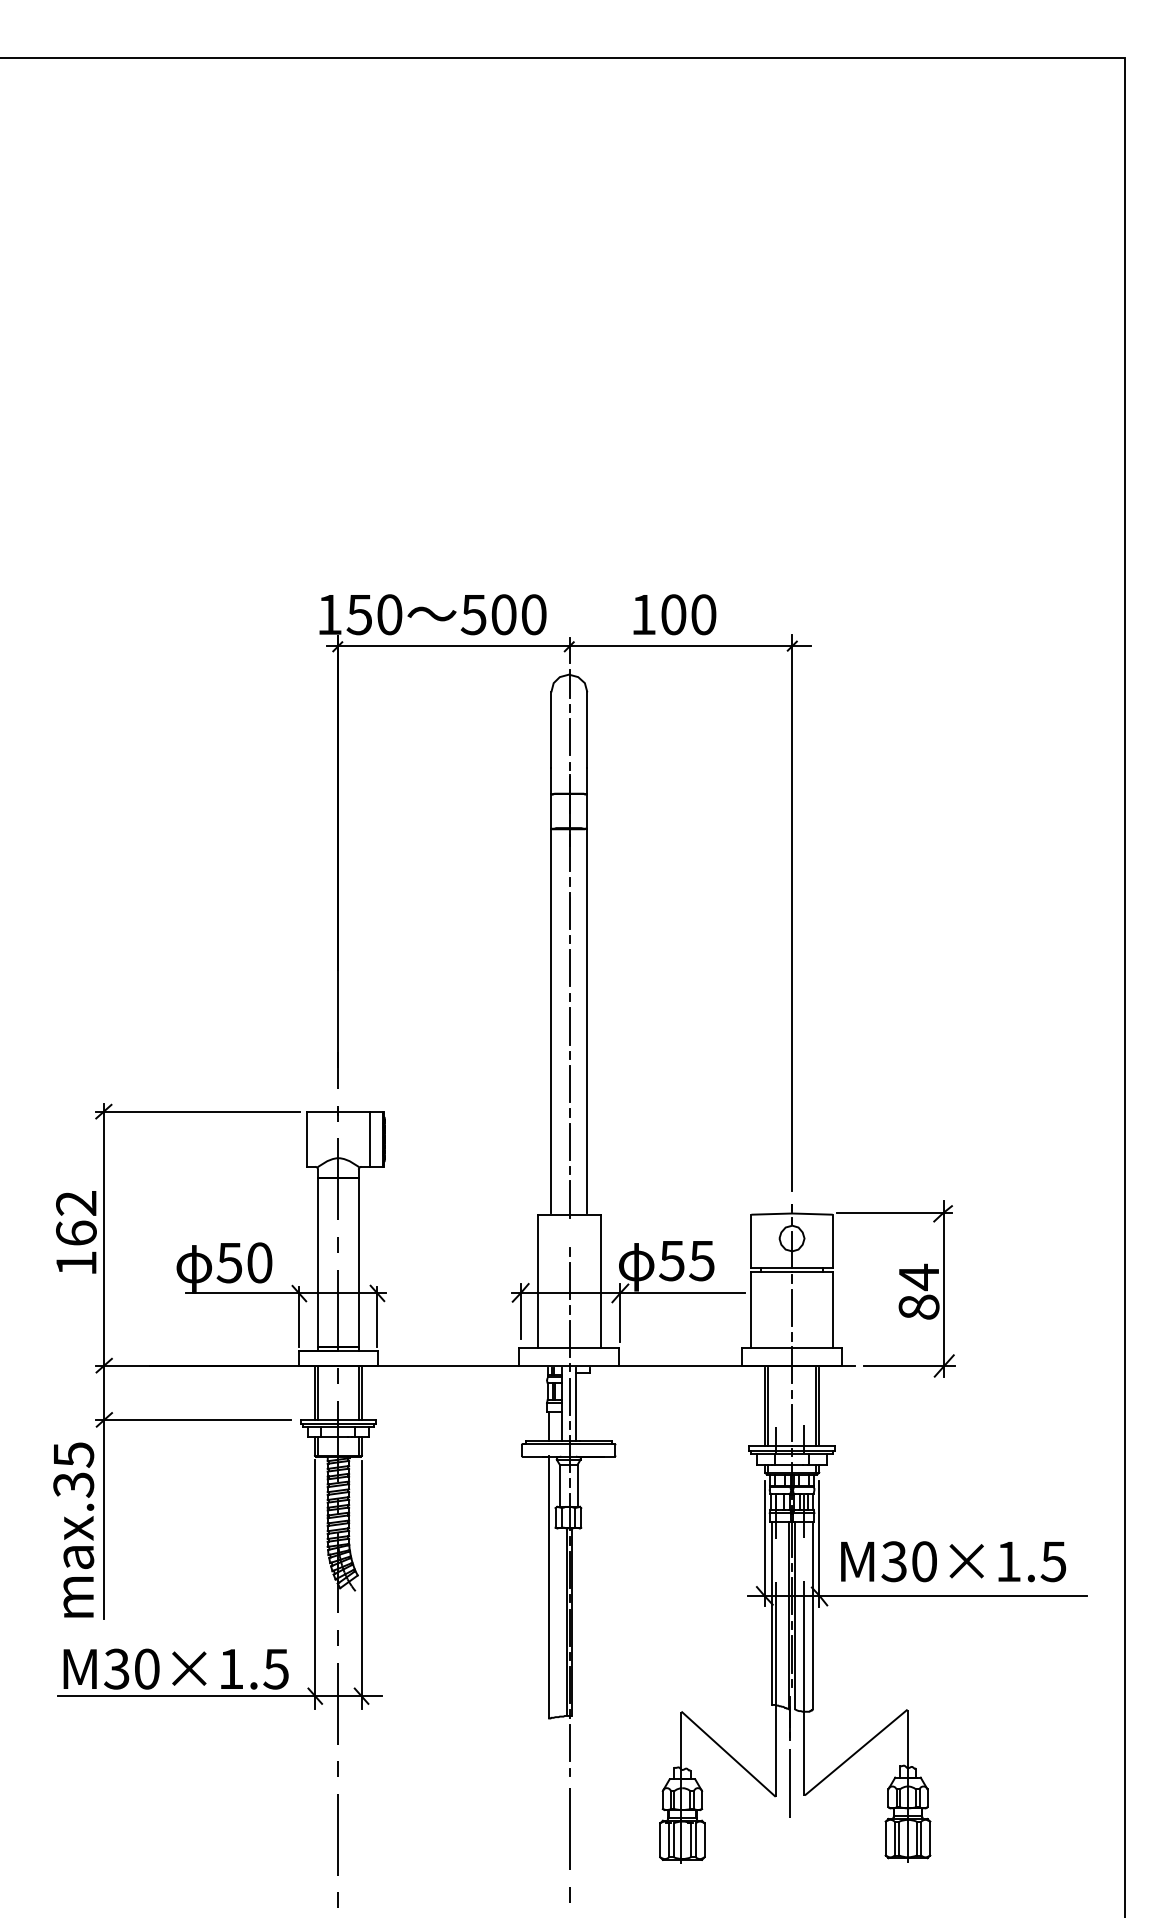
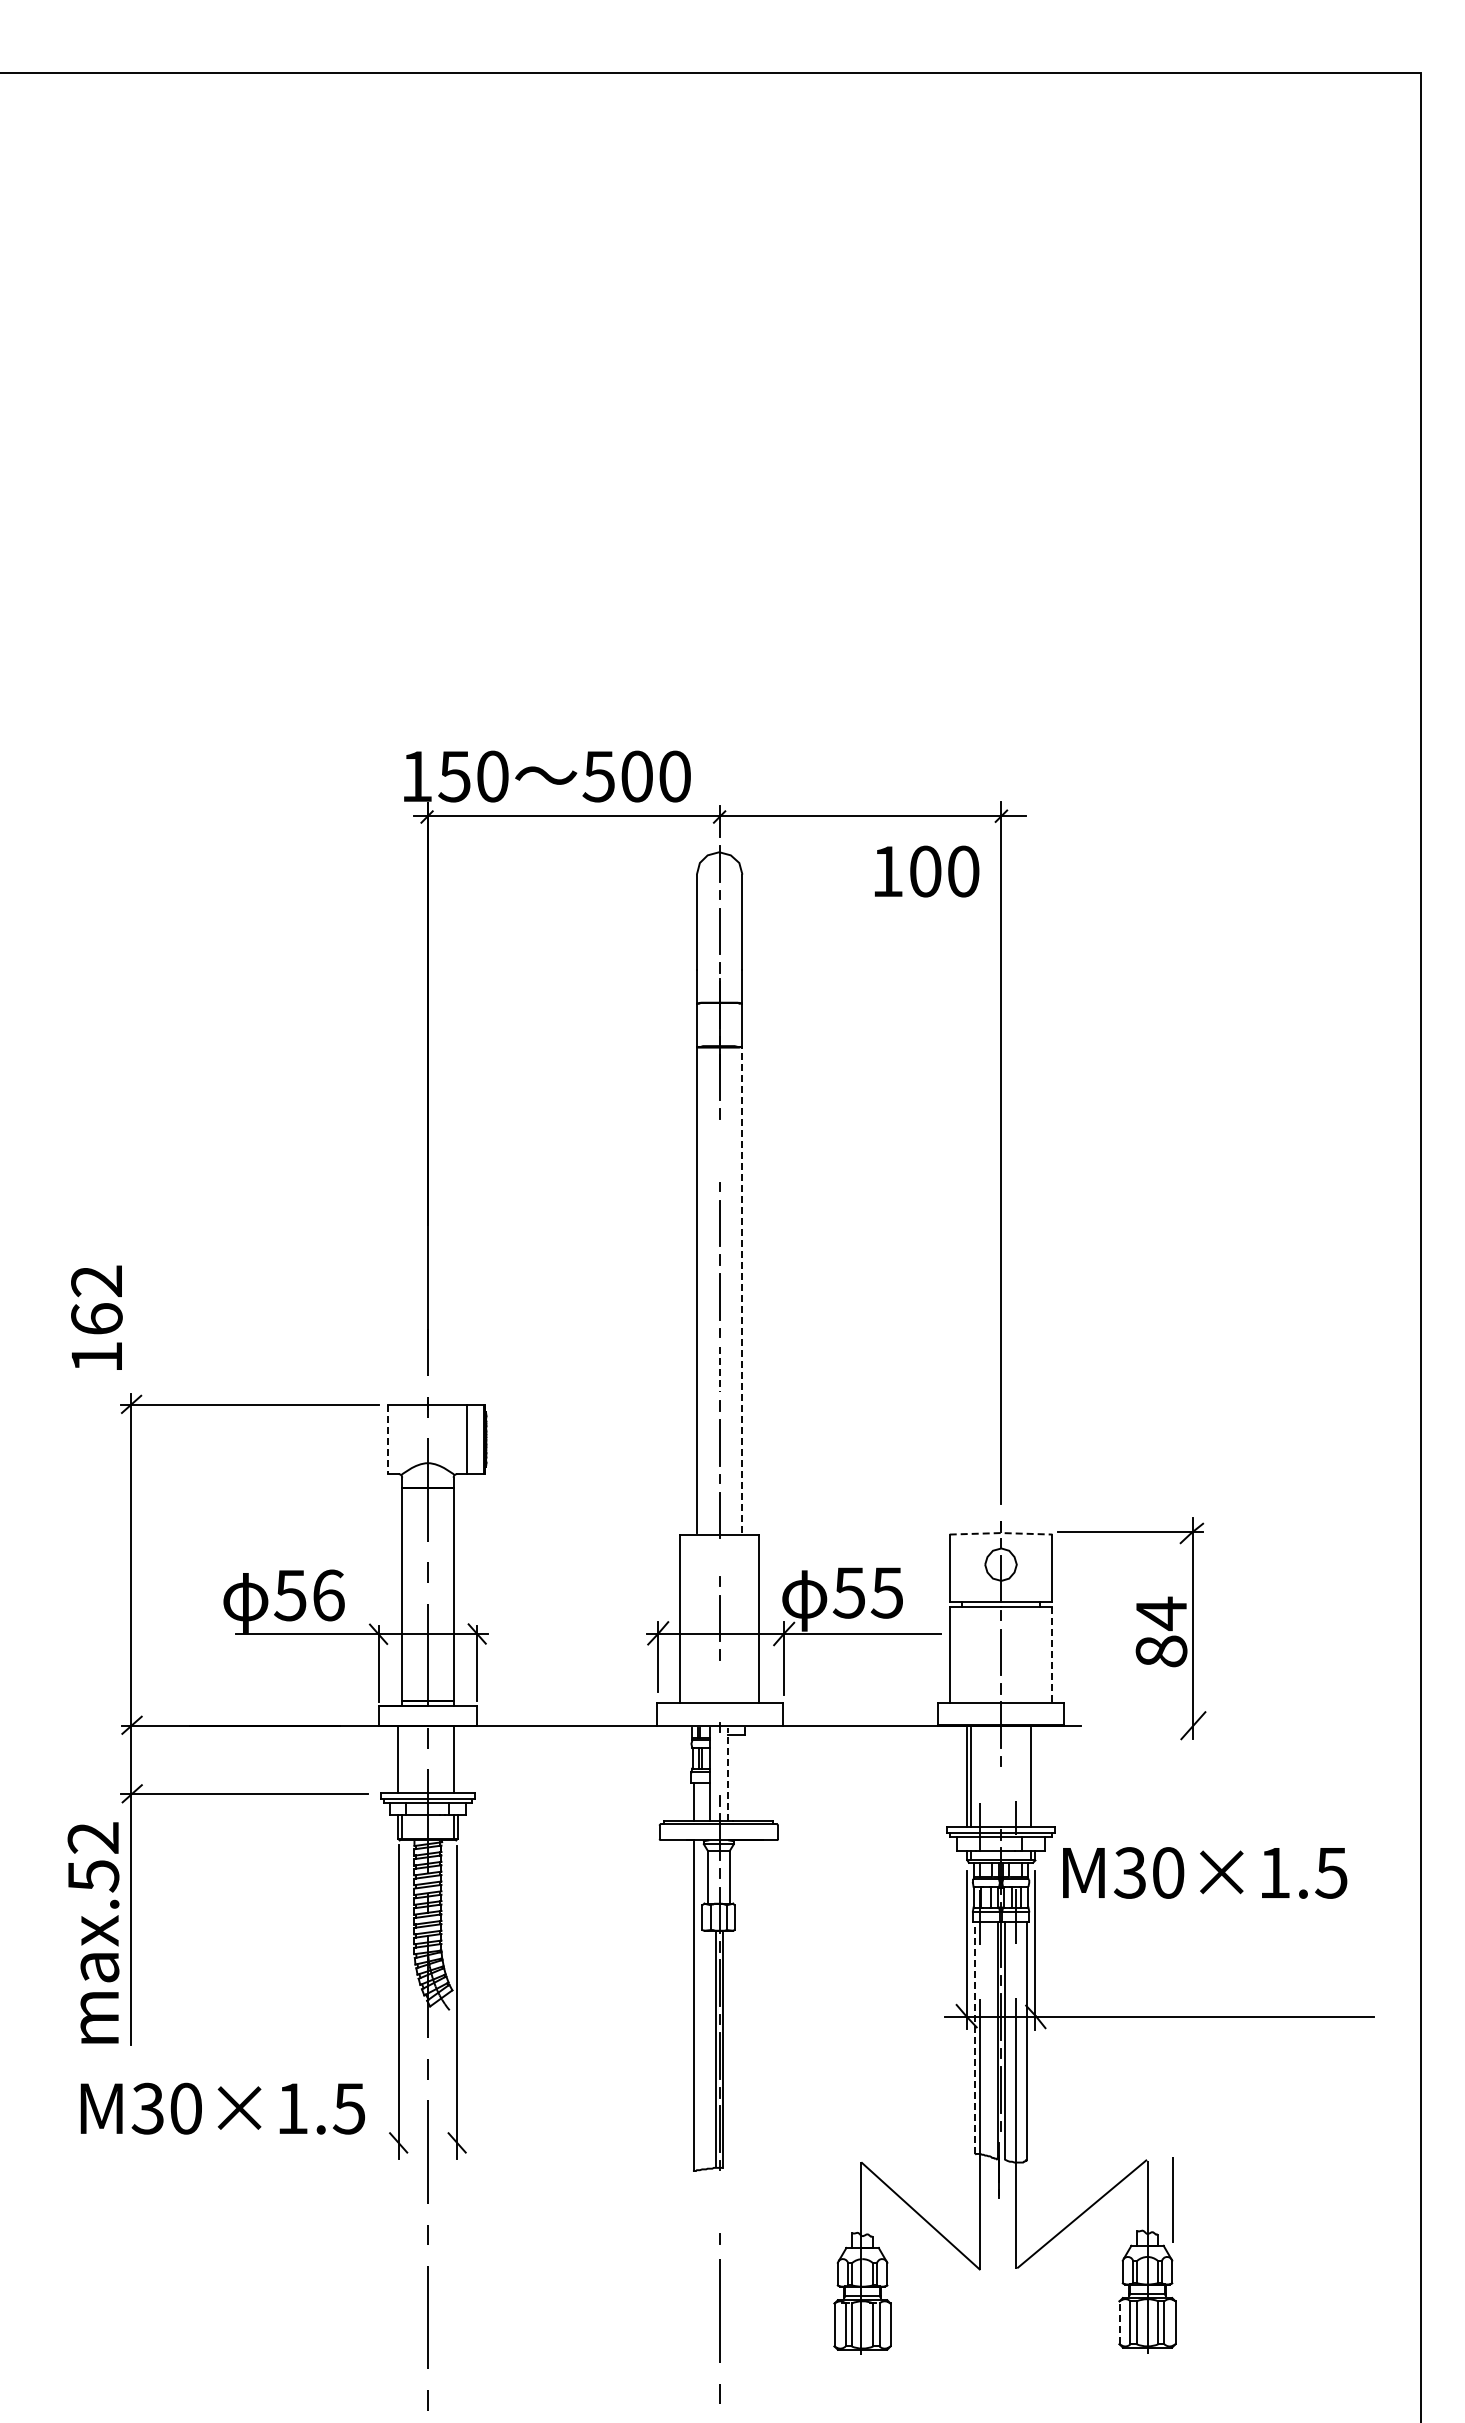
text: (675, 614) -> (927, 871), moved
line: (570, 910) -> (720, 1150), removed
line: (587, 1020) -> (742, 1289), solid -> dashed
line: (570, 1084) -> (720, 1369), solid -> dashed
line: (307, 1139) -> (388, 1439), solid -> dashed
line: (792, 1213) -> (1001, 1533), solid -> dashed
text: (76, 1232) -> (96, 1317), moved
text: (259, 1262) -> (328, 1595), 50 -> 56
line: (832, 1310) -> (1052, 1655), solid -> dashed
line: (570, 1338) -> (720, 1691), removed
line: (909, 1366) -> (1149, 1726), removed
line: (318, 1392) -> (402, 1759), removed
line: (361, 1392) -> (457, 1759), removed
line: (570, 1396) -> (720, 1764), removed
line: (575, 1404) -> (727, 1774), solid -> dashed
line: (819, 1406) -> (1035, 1776), removed
line: (792, 1423) -> (1001, 1798), removed
text: (73, 1470) -> (93, 1857), max.35 -> max.52
text: (953, 1561) -> (1205, 1872), moved
line: (771, 1613) -> (975, 2038), solid -> dashed
line: (220, 1695) -> (278, 2142), removed
line: (570, 1743) -> (720, 2202), removed
line: (790, 1782) -> (1172, 2199), moved
line: (885, 1838) -> (1119, 2322), solid -> dashed

